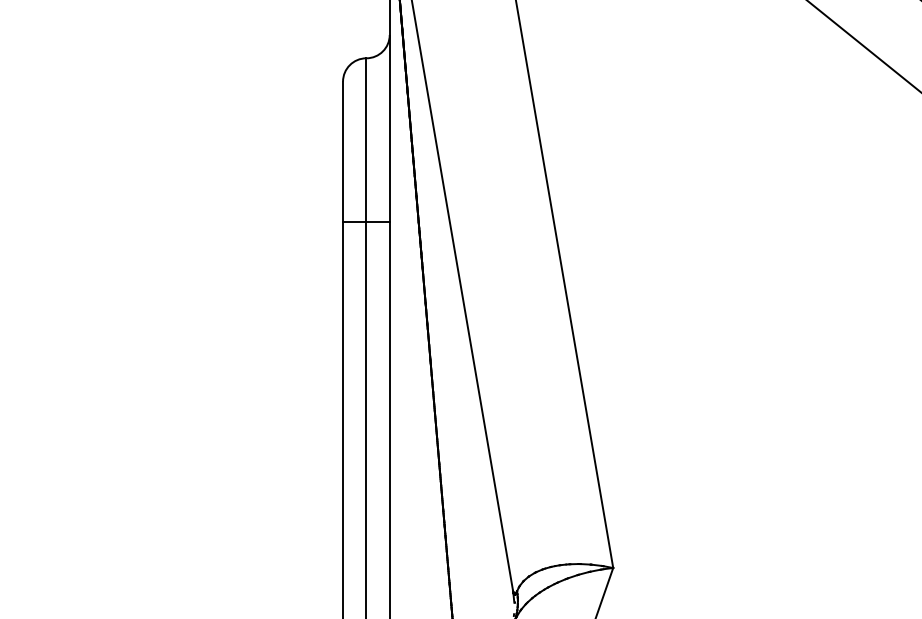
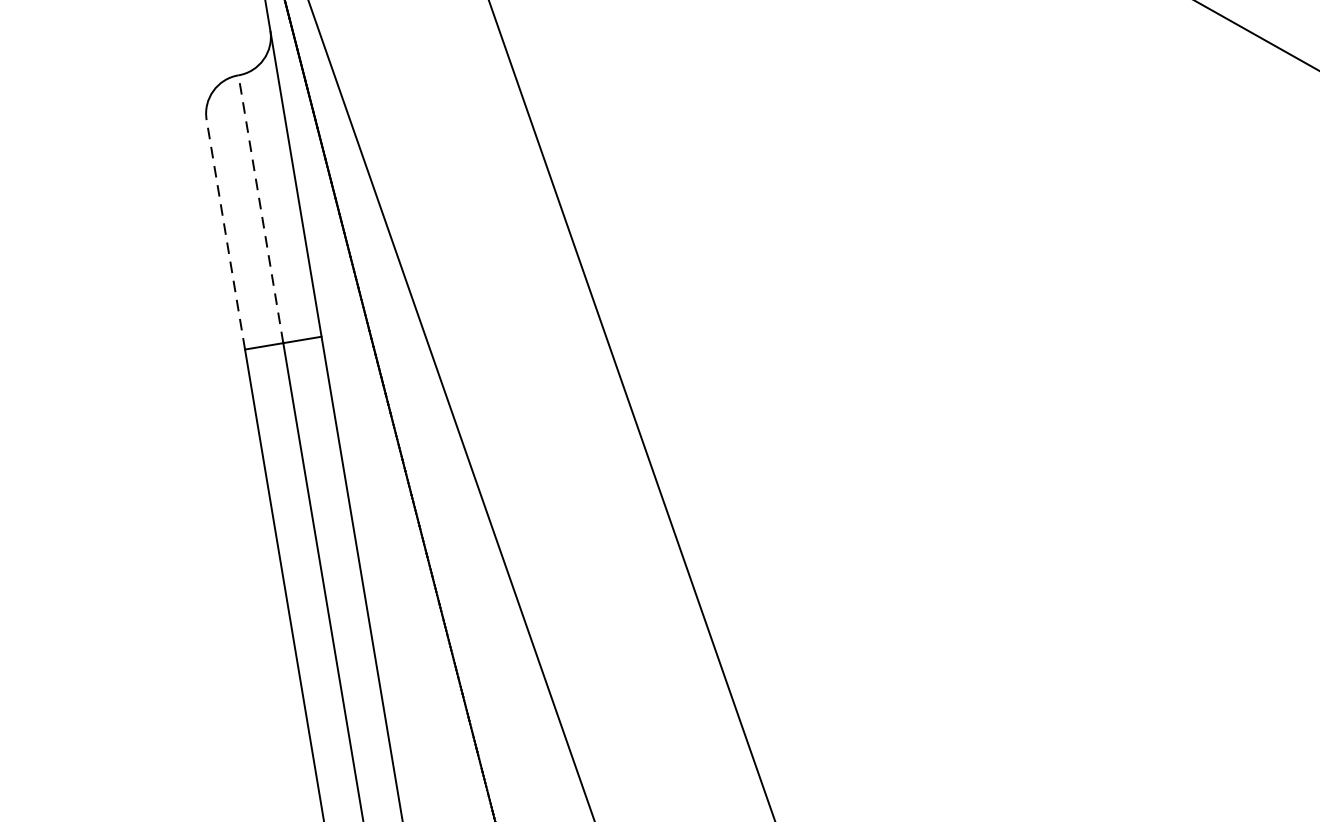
line: (366, 140) -> (261, 209), solid -> dashed
line: (343, 151) -> (226, 234), solid -> dashed

